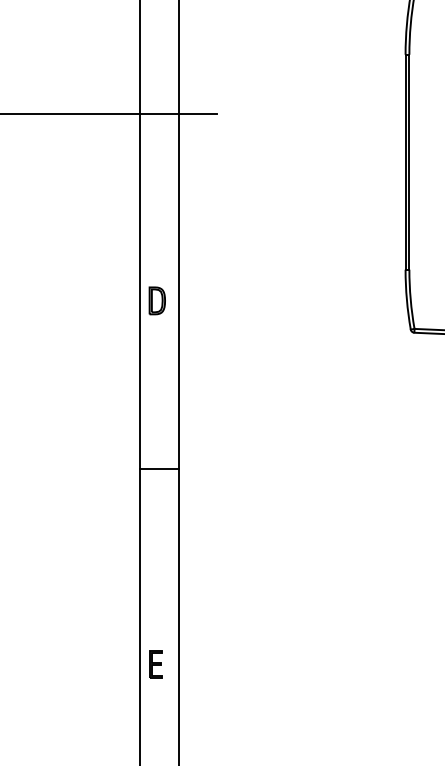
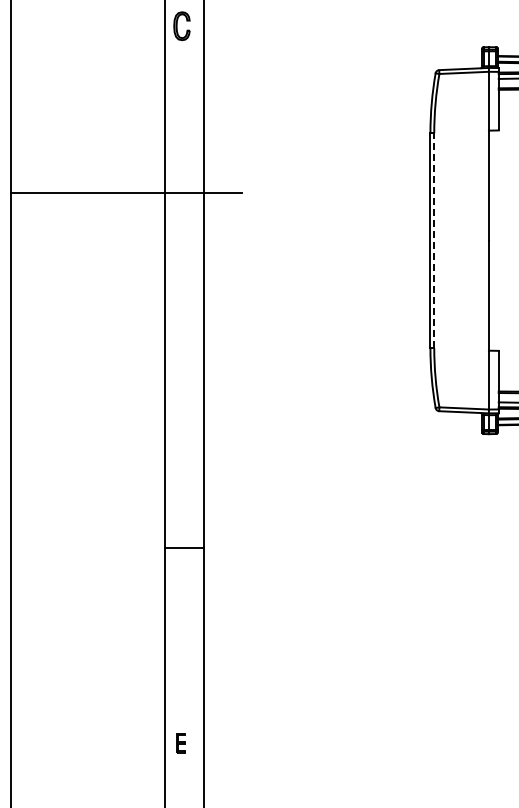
line: (409, 162) -> (434, 240), solid -> dashed
part: (156, 301) -> (181, 379), removed
part: (155, 665) -> (180, 743), size x0.7

